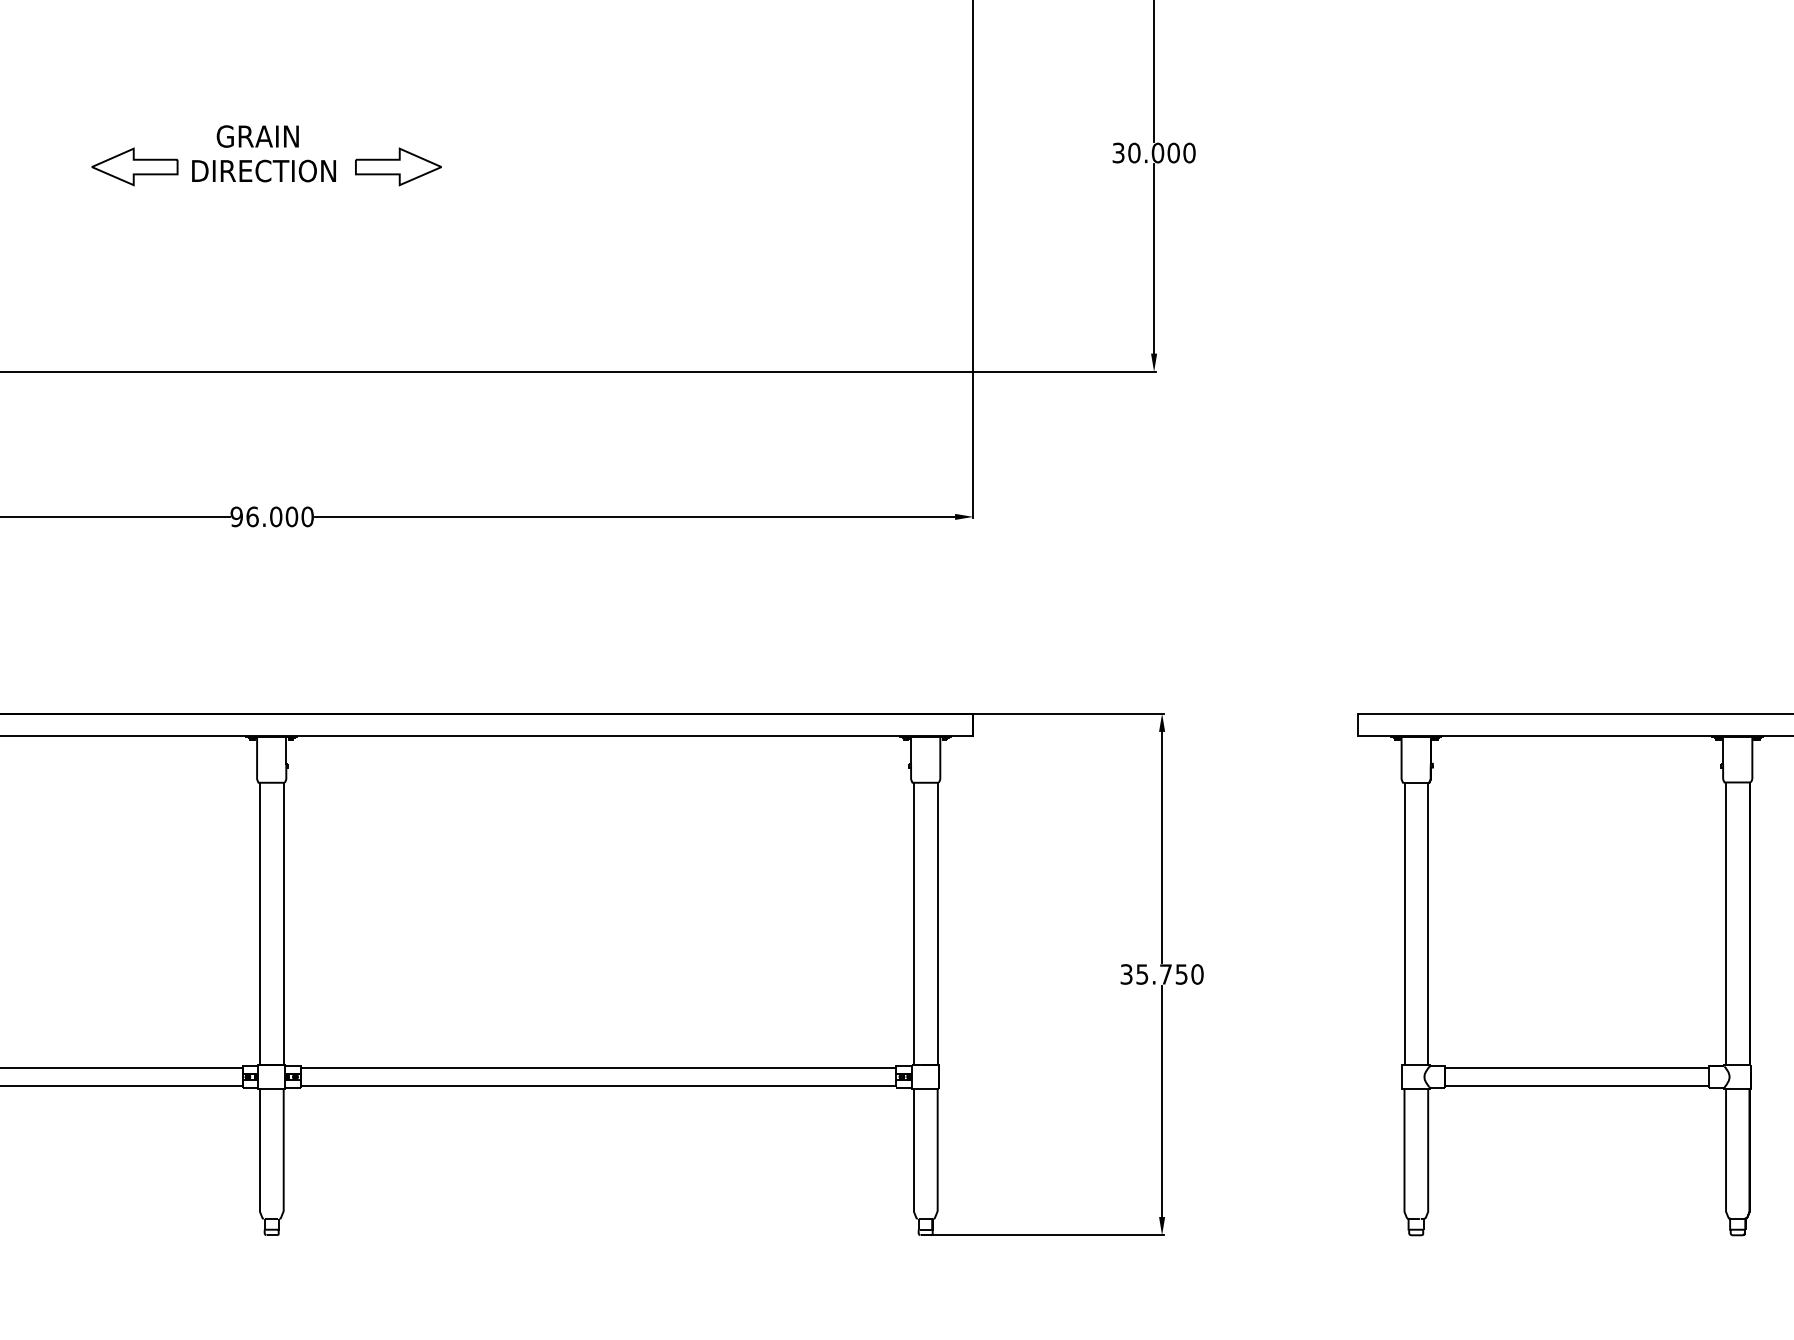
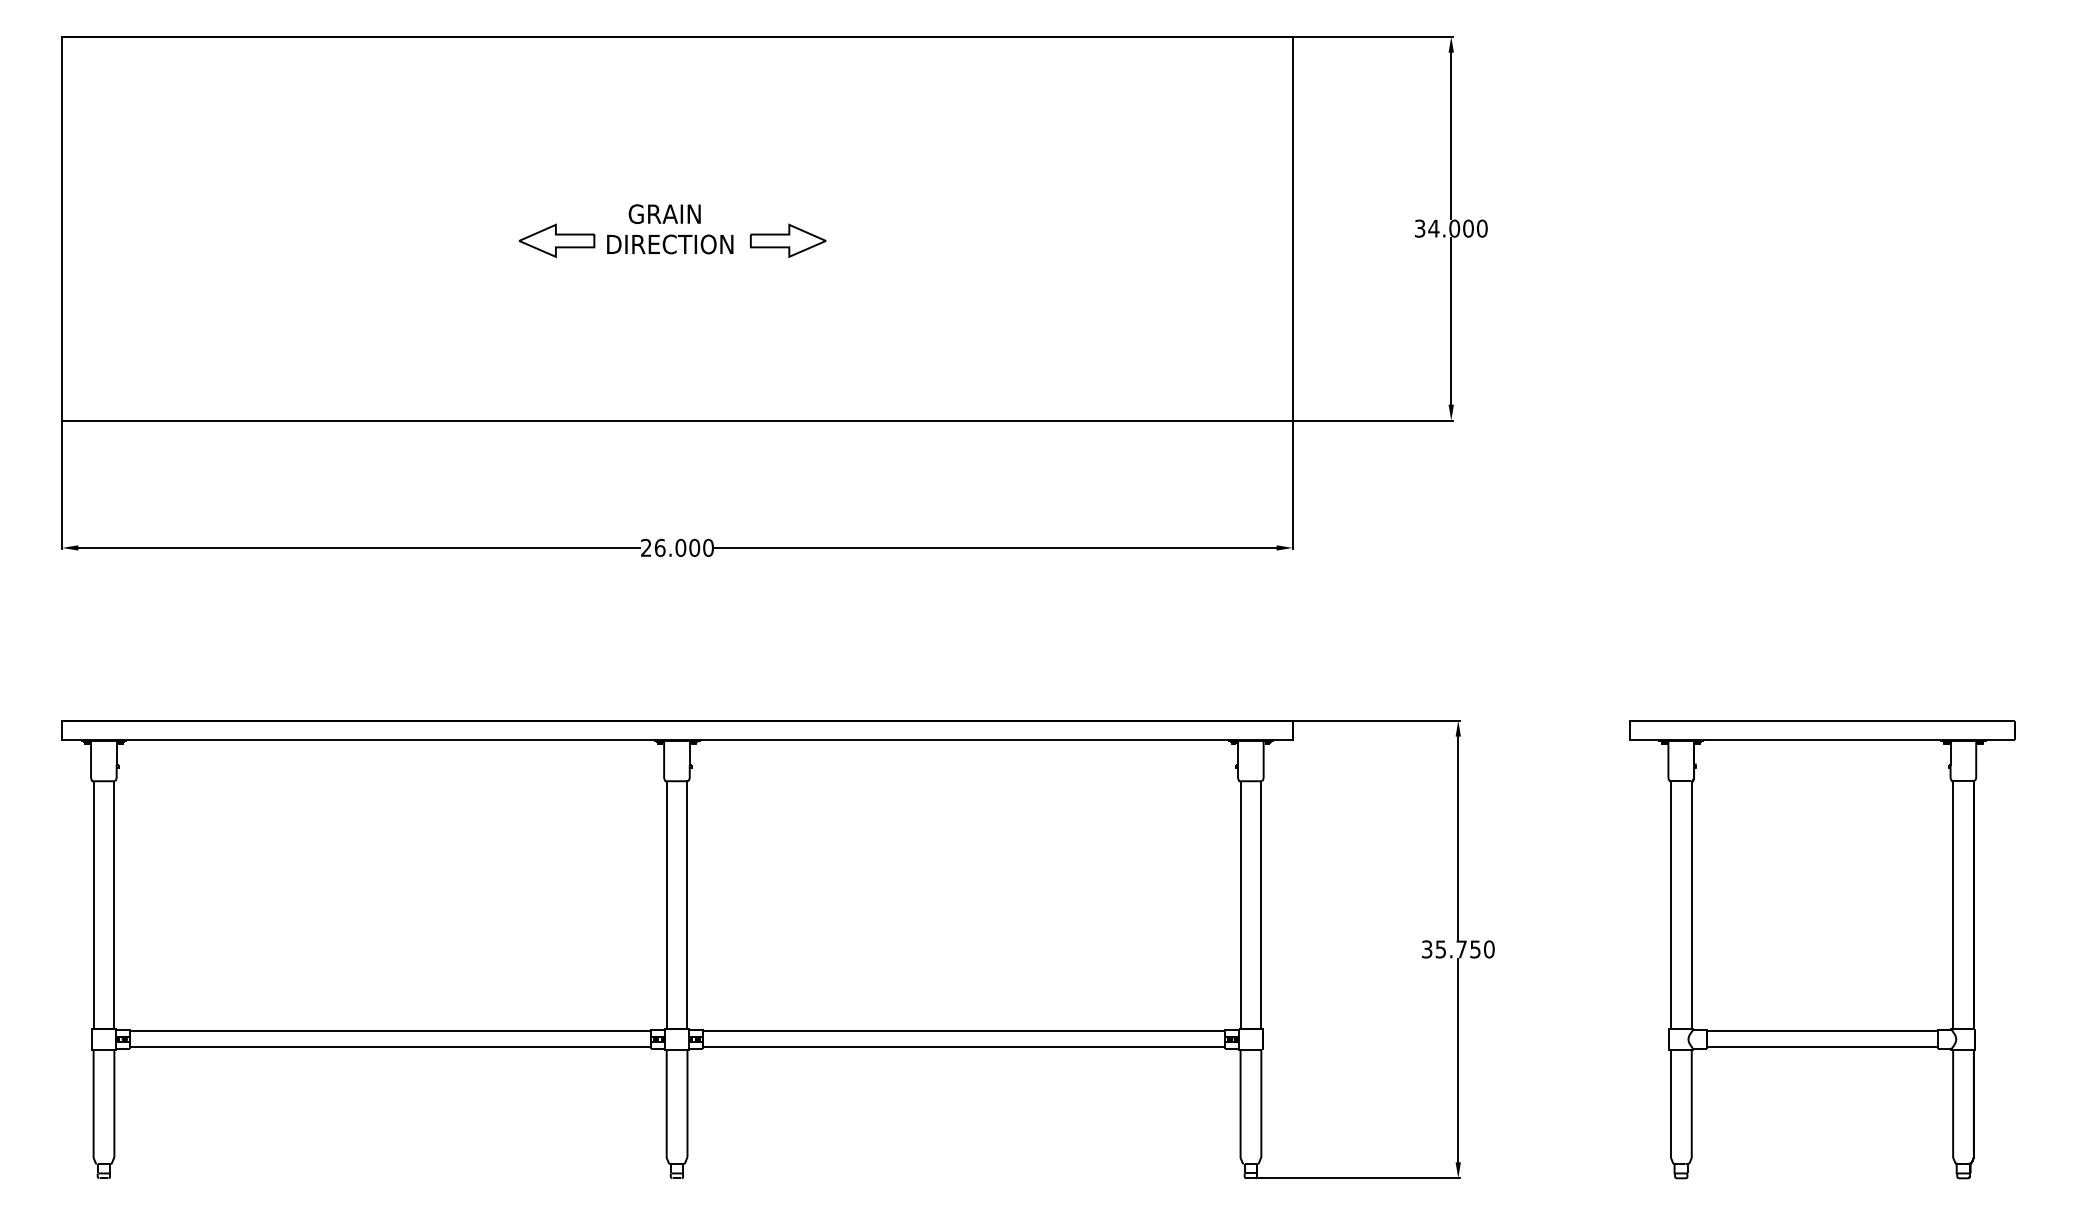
text: (1133, 152) -> (1433, 228), 30.000 -> 34.000
text: (235, 516) -> (645, 547), 96.000 -> 26.000

